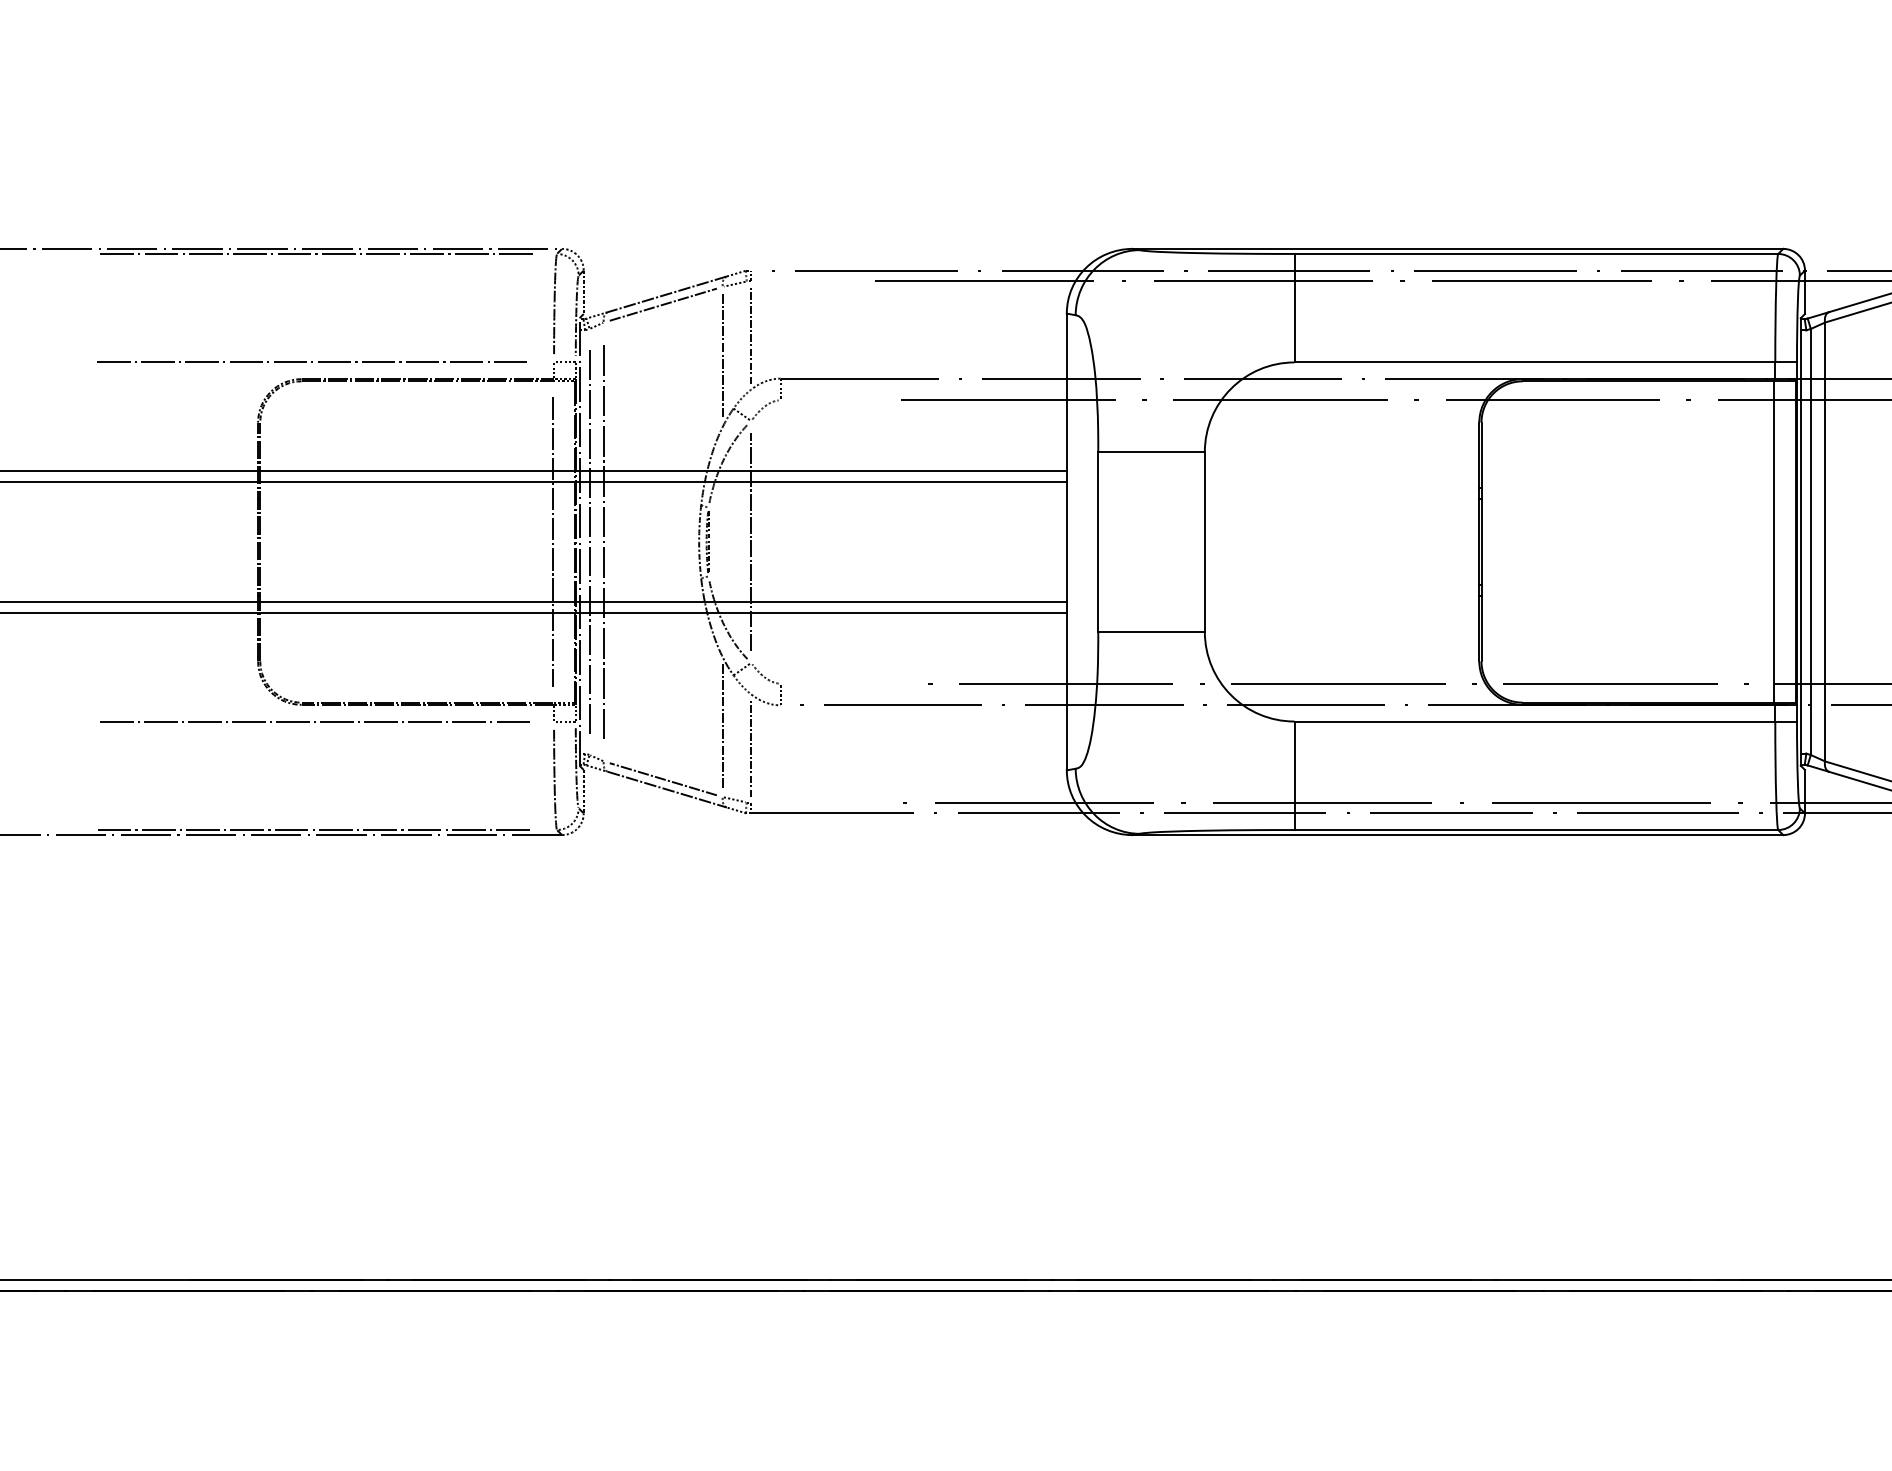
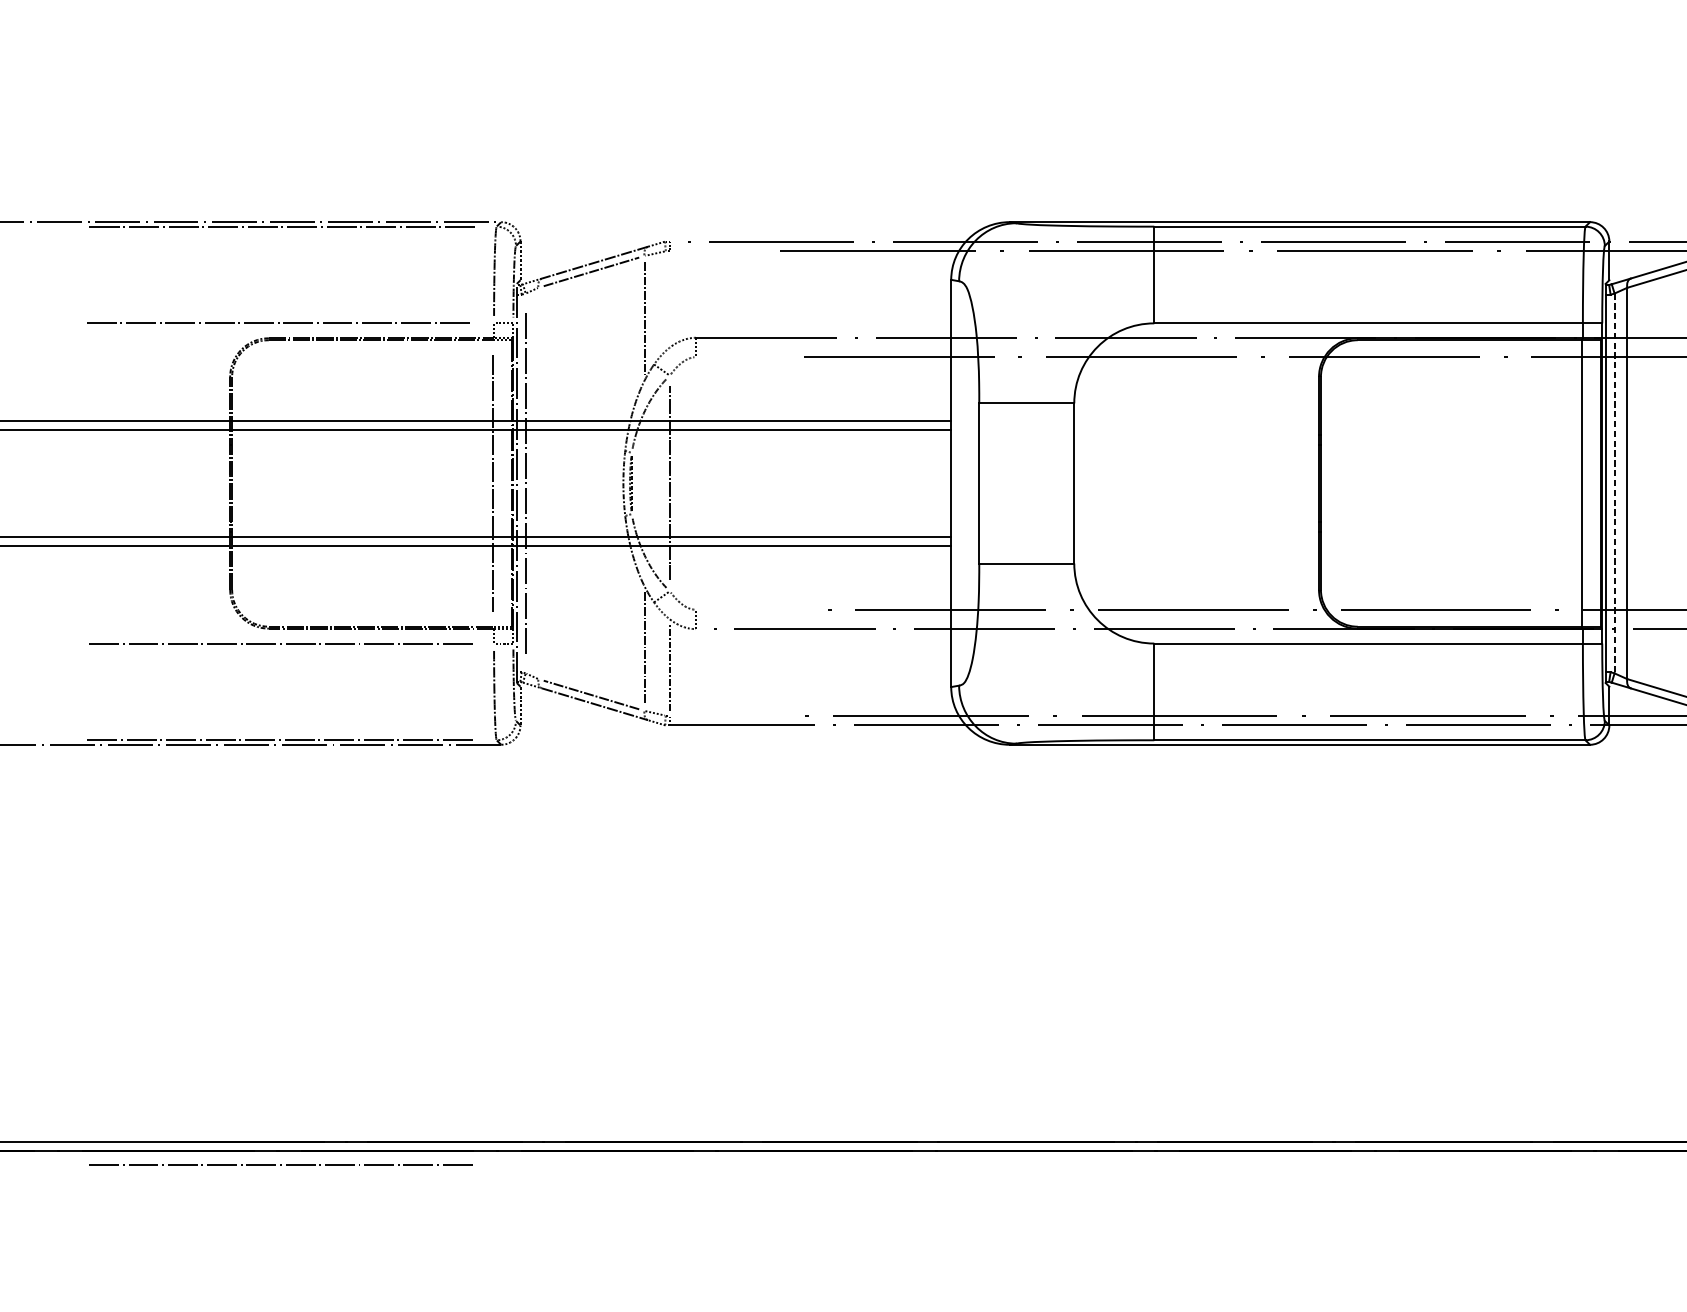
line: (751, 335) -> (670, 299), removed
line: (603, 541) -> (538, 483), removed
line: (1810, 542) -> (1614, 483), solid -> dashed
line: (314, 1306) -> (280, 1165), added

